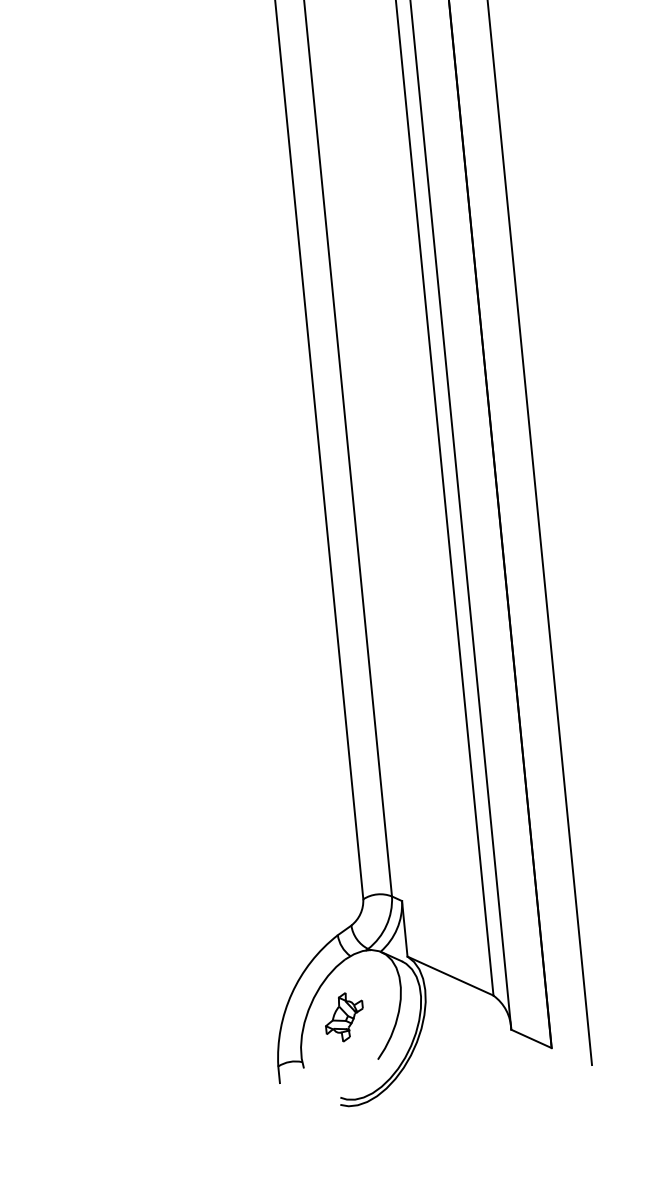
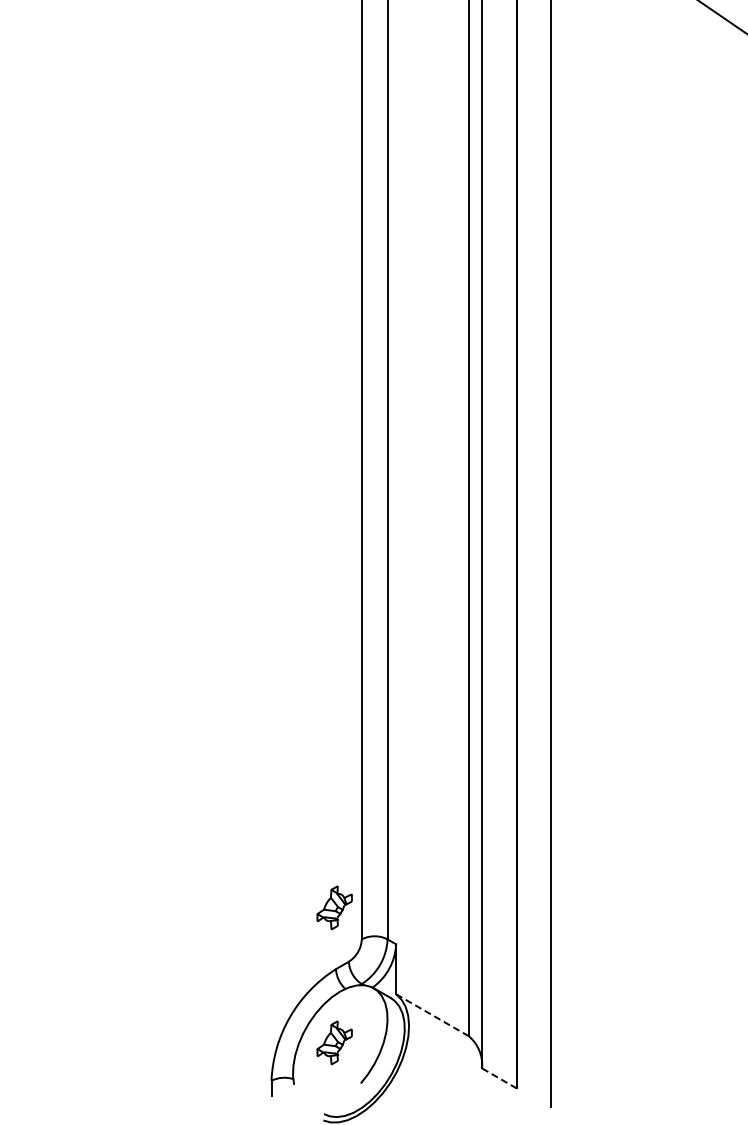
part: (329, 866) -> (334, 907), added
line: (451, 976) -> (433, 1015), solid -> dashed
line: (531, 1038) -> (499, 1078), solid -> dashed

